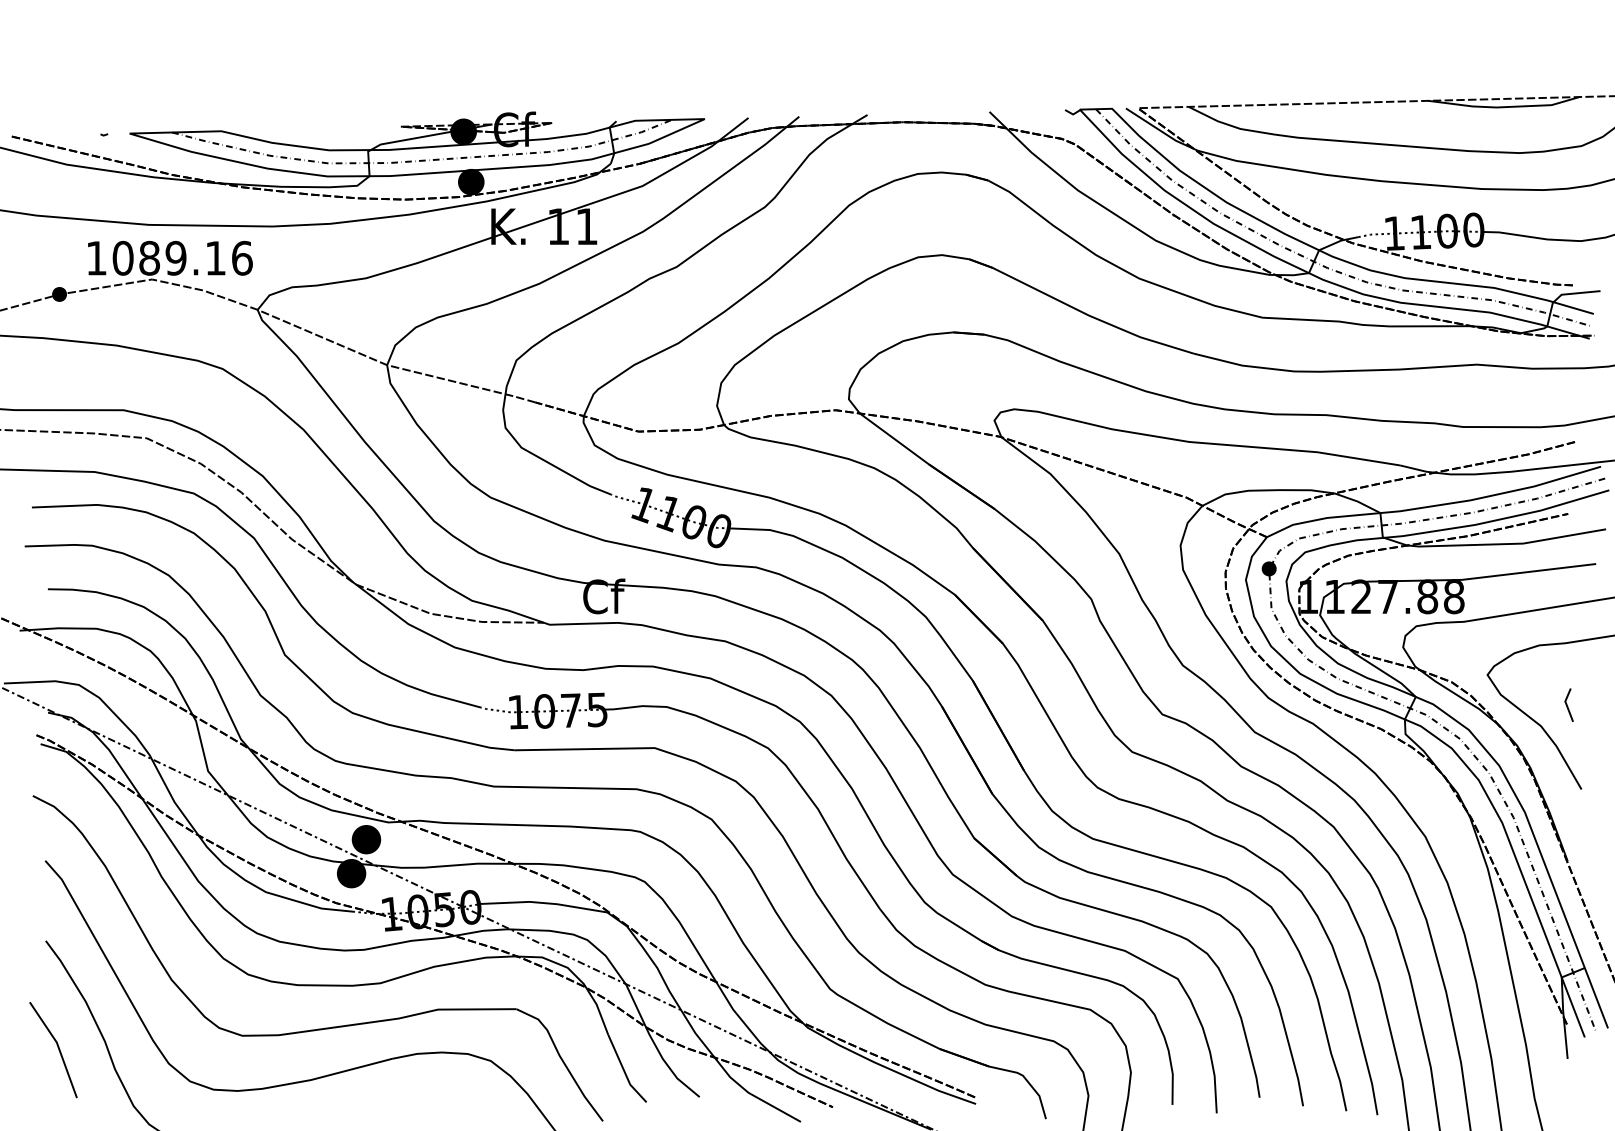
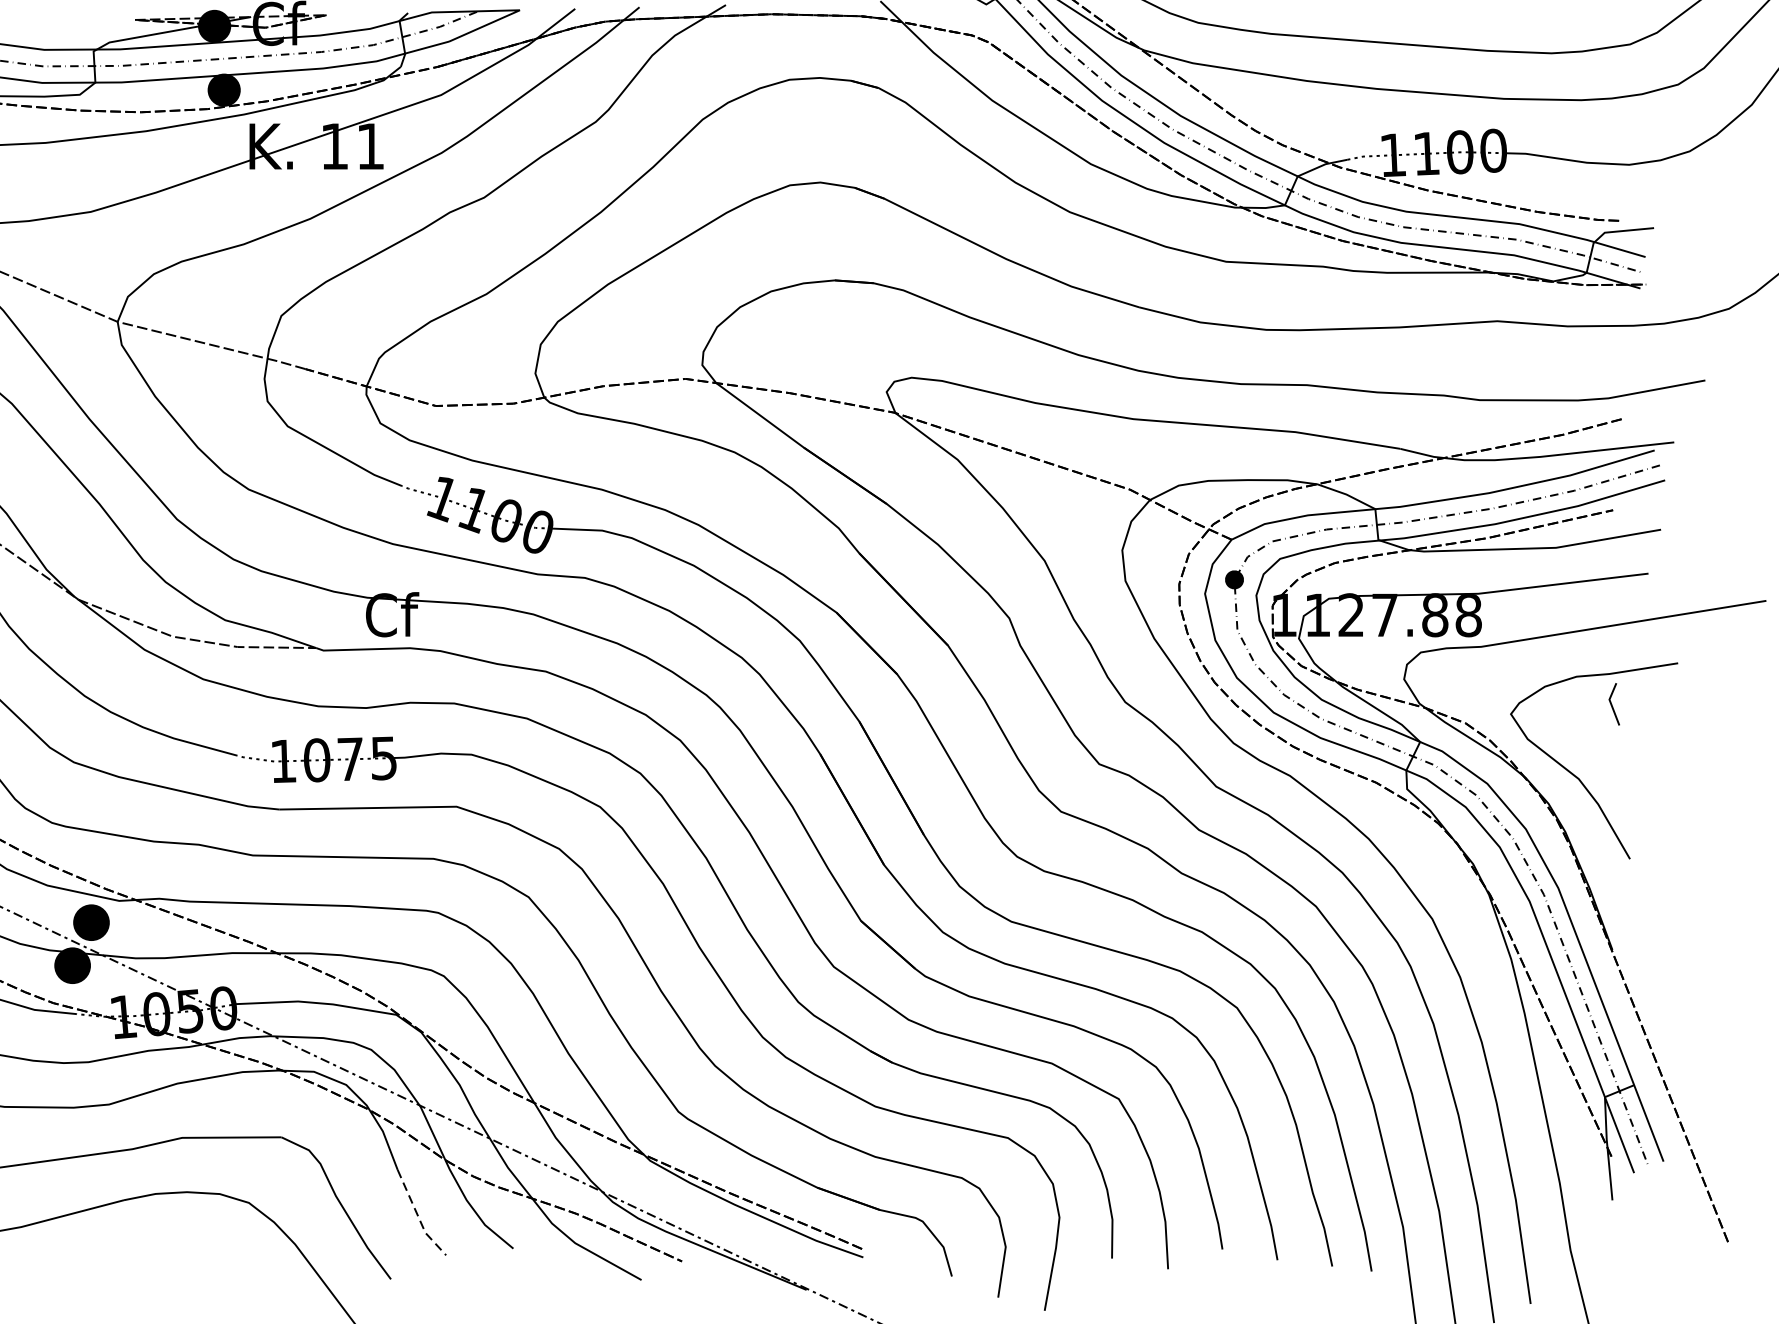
line: (1567, 704) -> (1612, 703), moved
line: (624, 1072) -> (418, 1217), solid -> dashed

